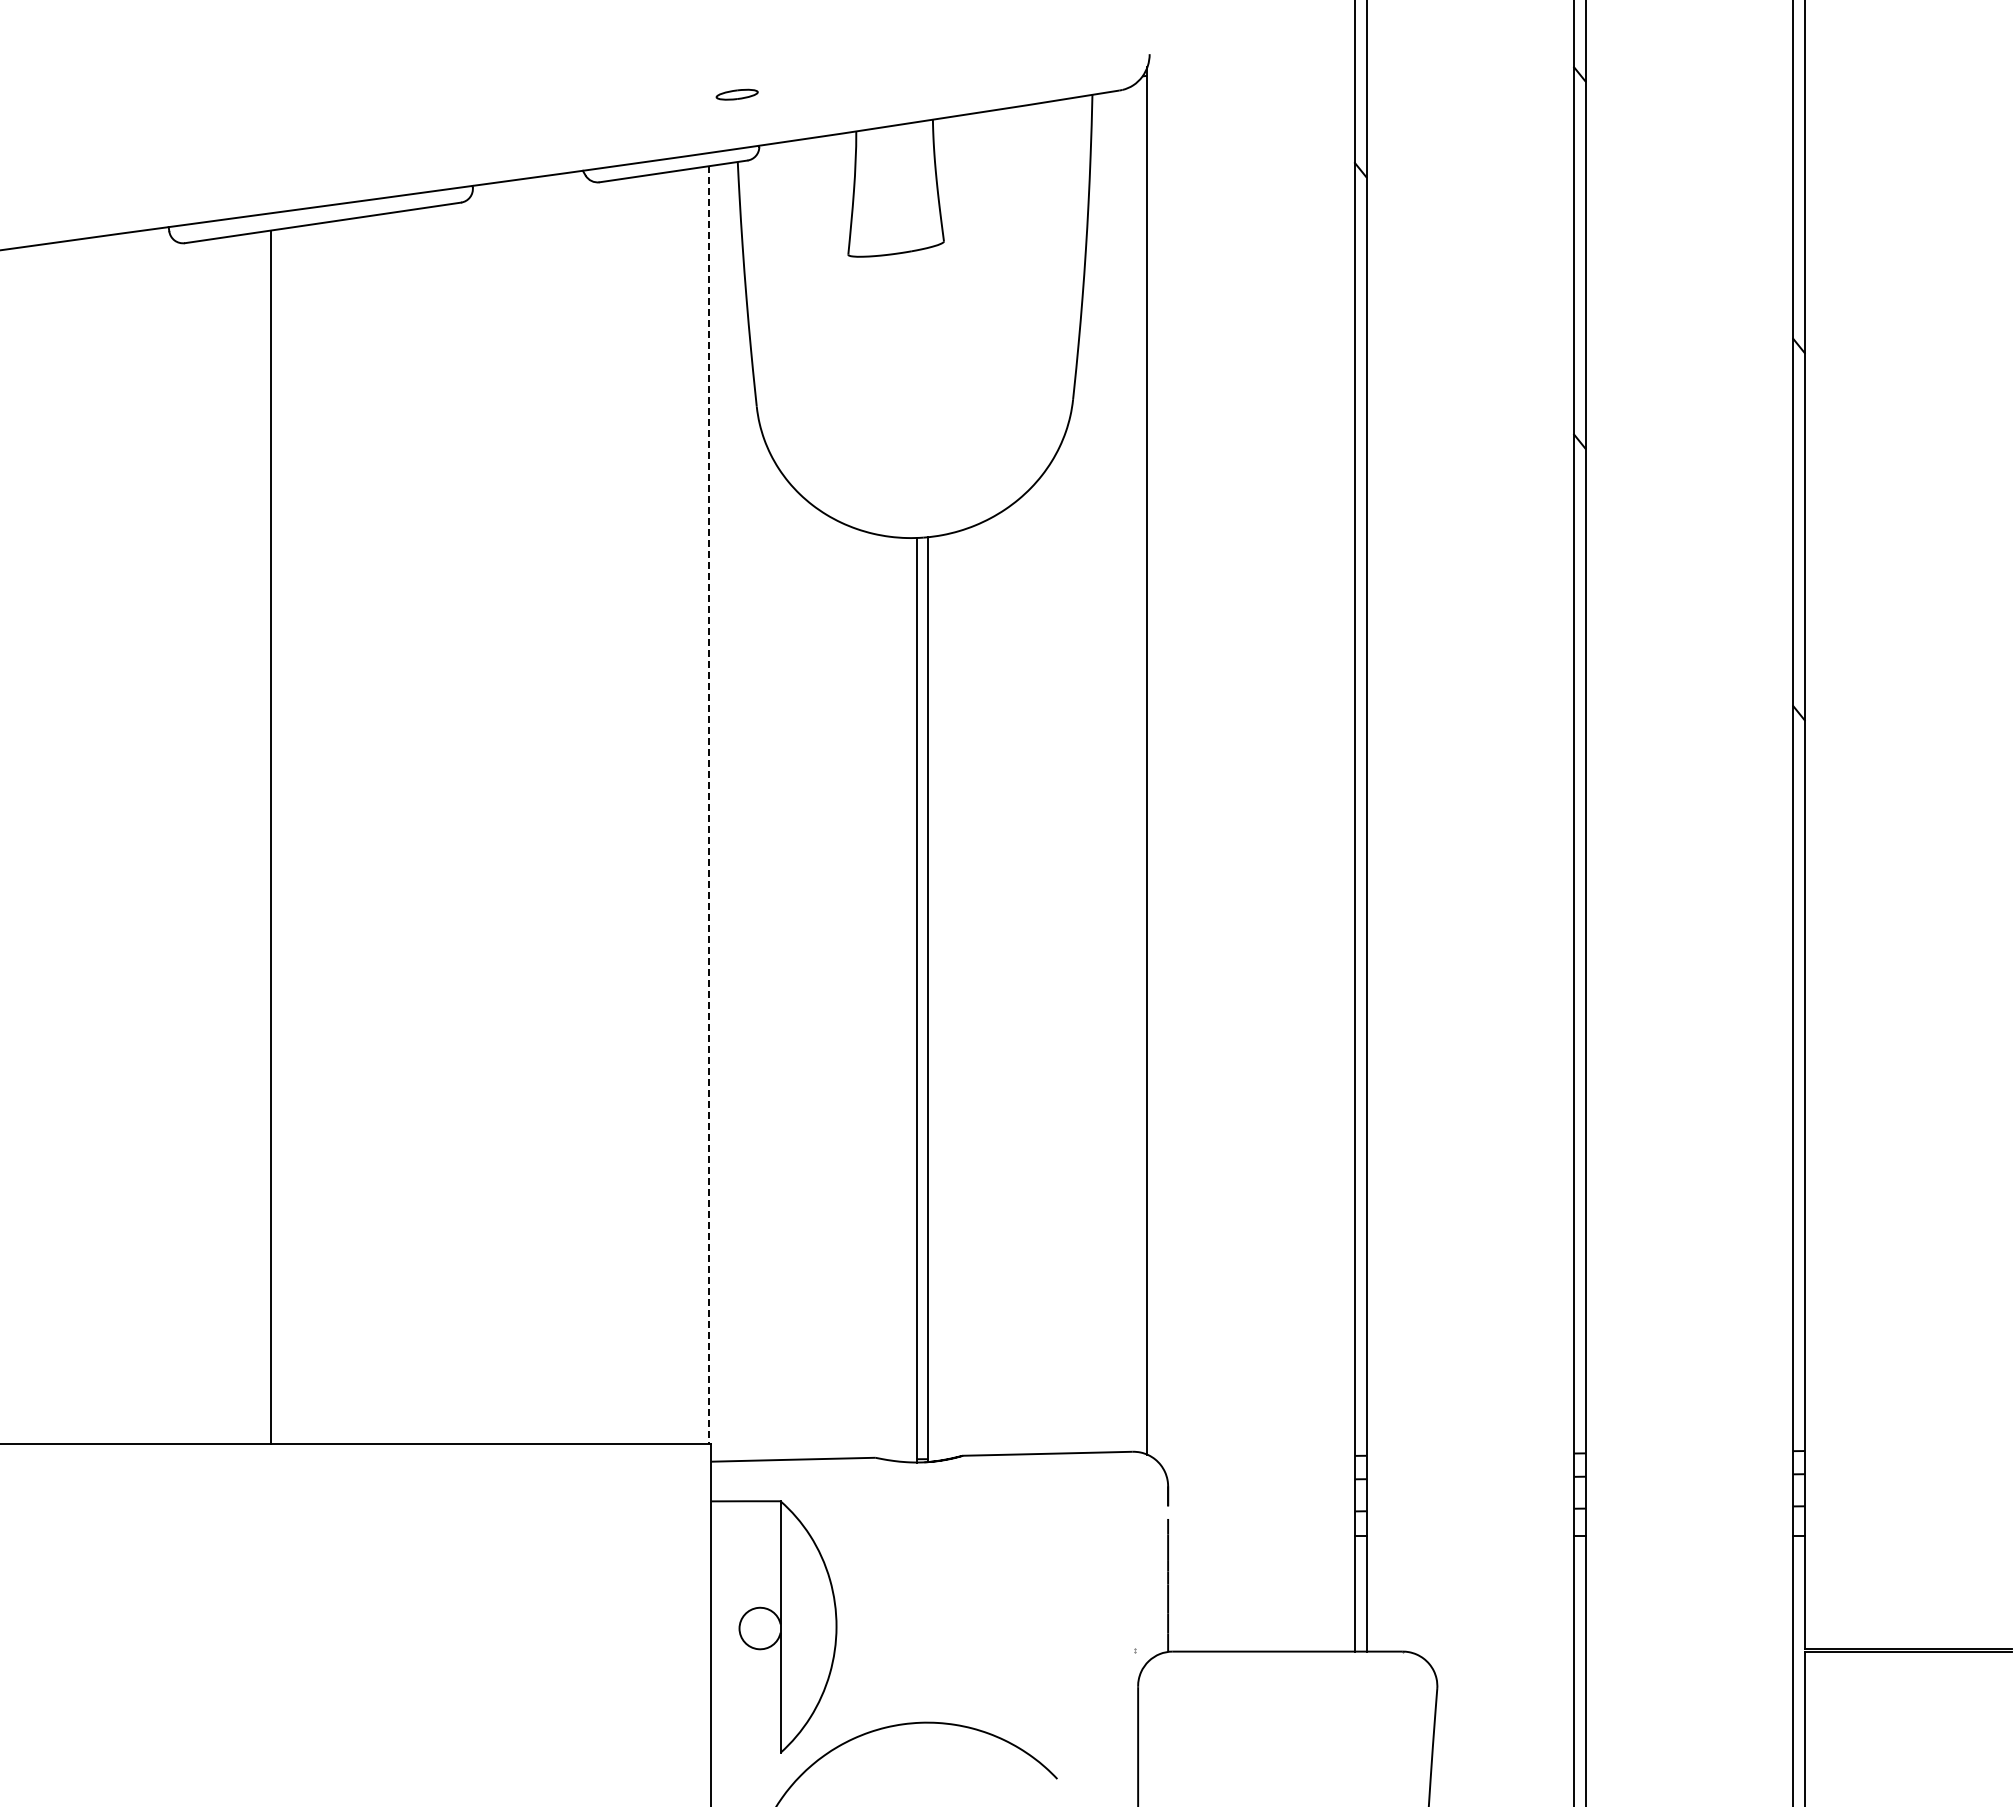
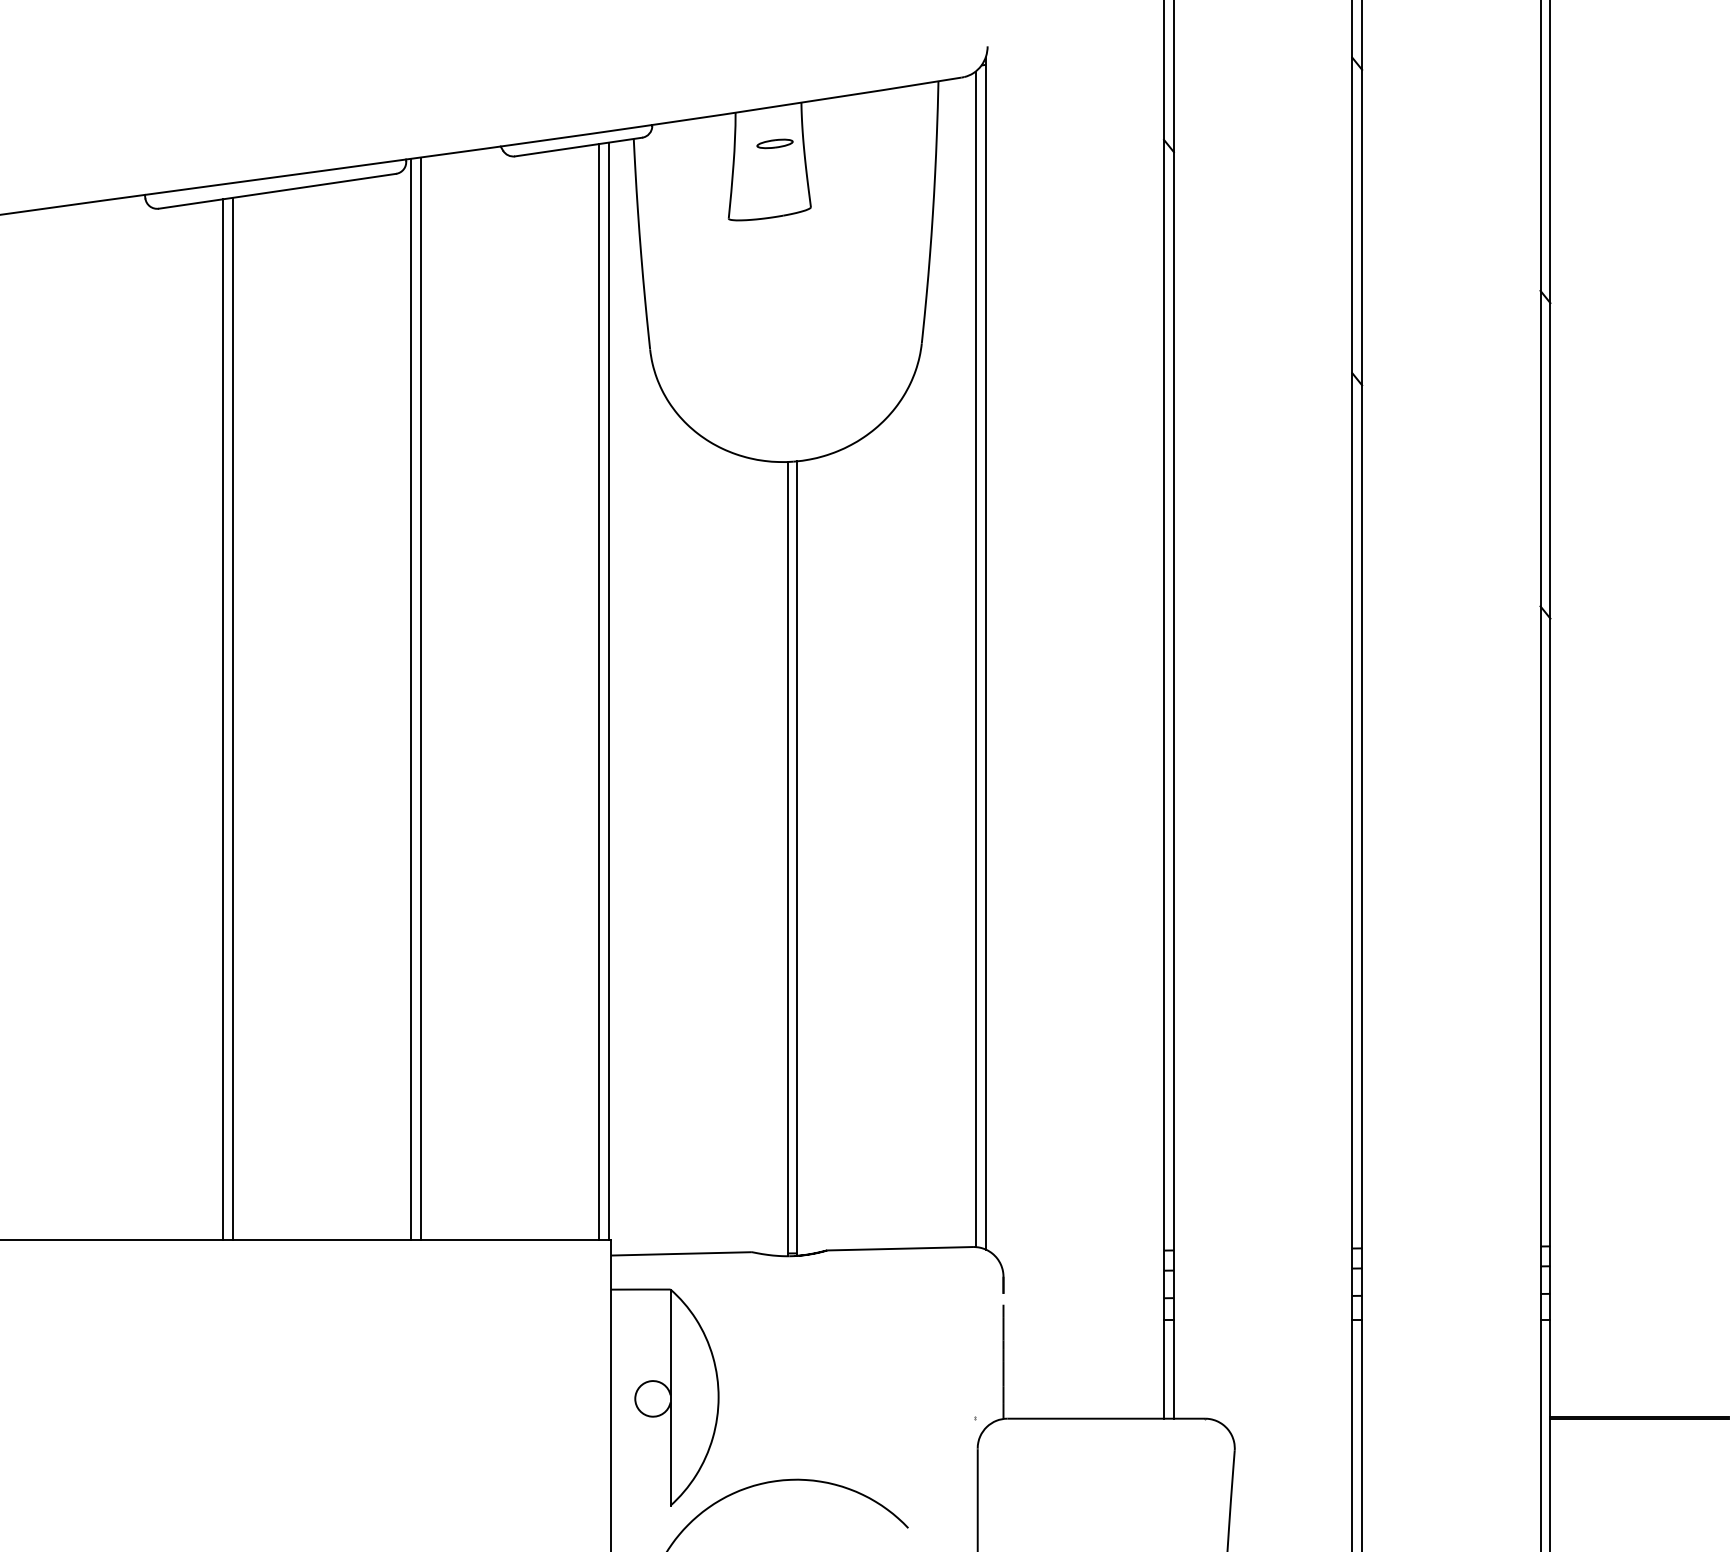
part: (736, 94) -> (774, 143), moved
line: (1135, 767) -> (975, 659), added
line: (697, 805) -> (599, 691), added
line: (709, 805) -> (609, 691), dashed -> solid
line: (489, 813) -> (420, 698), added
line: (478, 814) -> (411, 699), added
line: (259, 838) -> (222, 720), added

